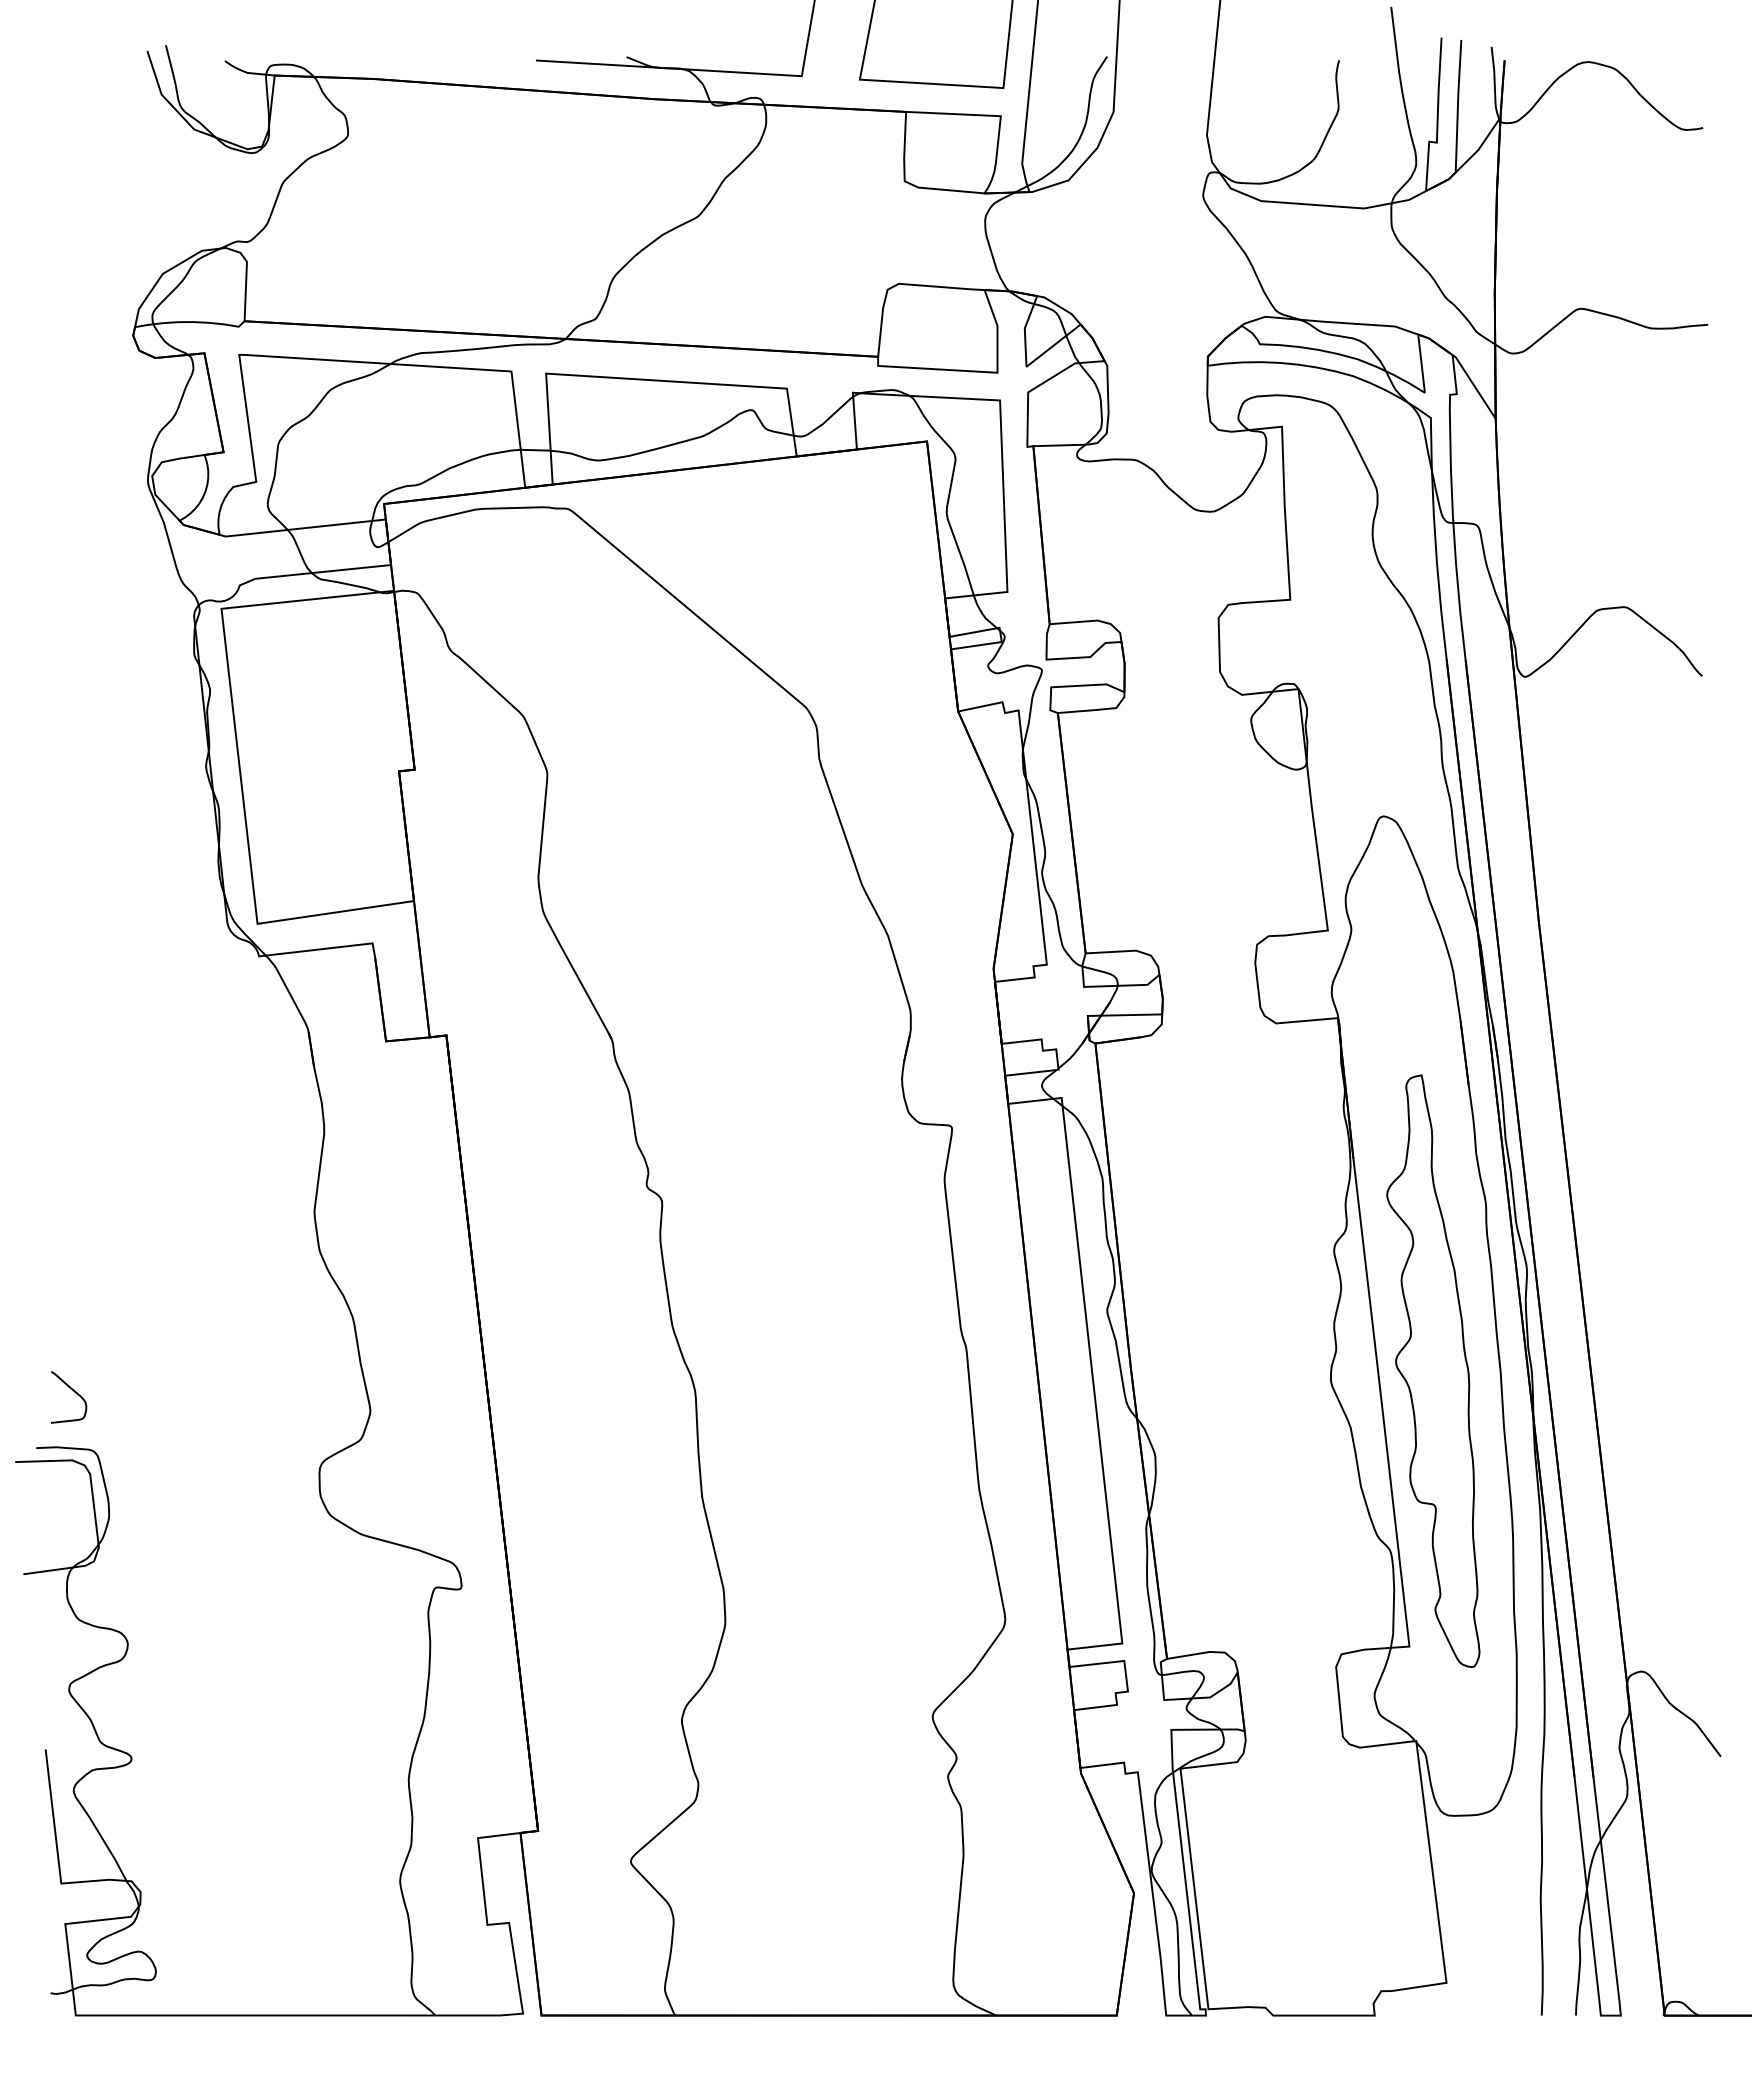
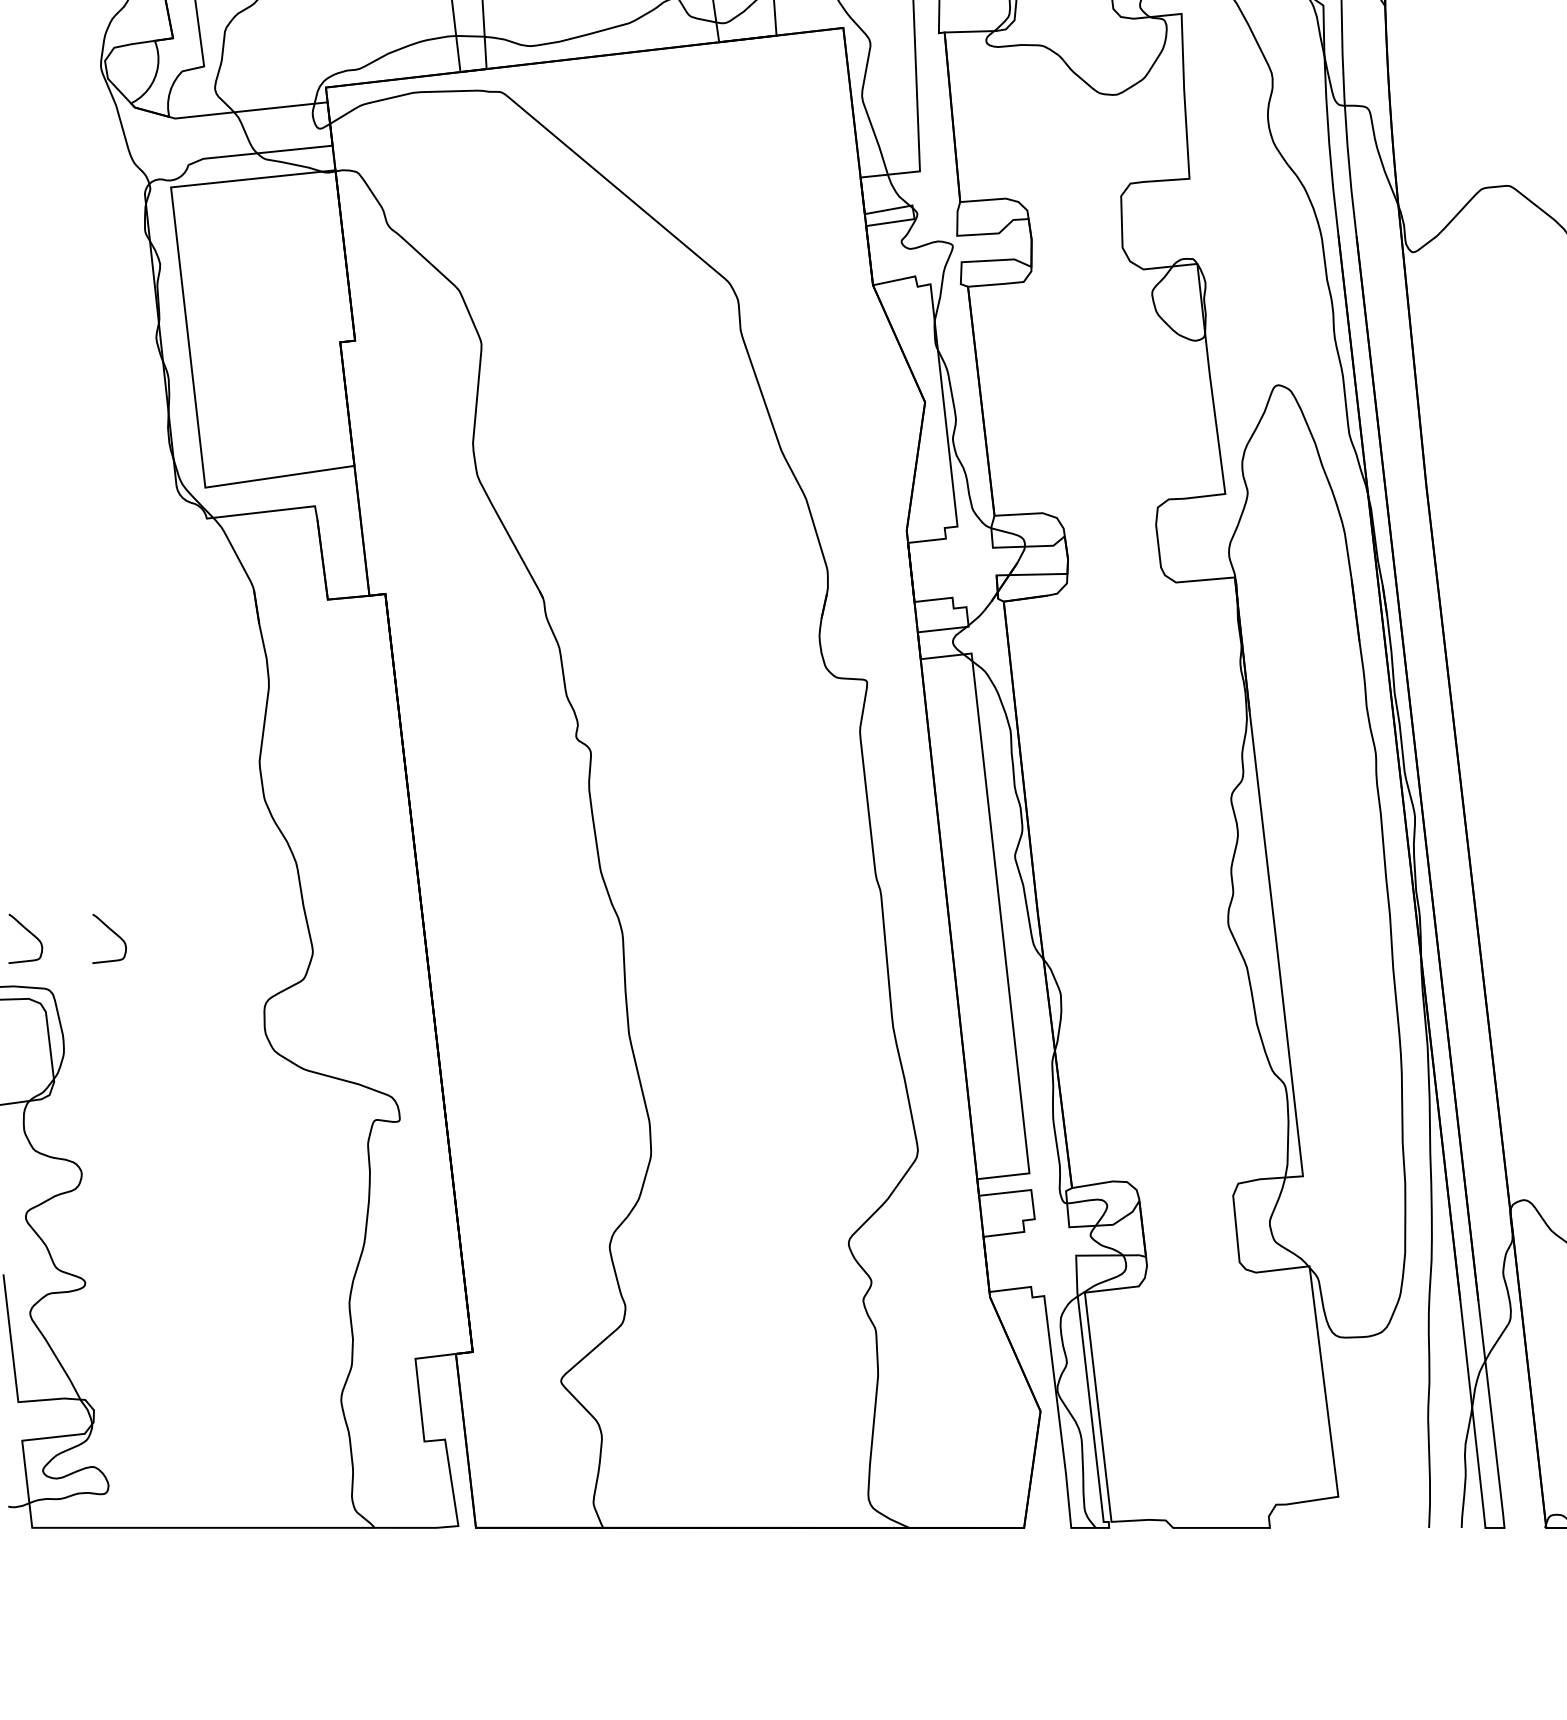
part: (1433, 1370) -> (1325, 913), removed
curve: (162, 1392) -> (114, 934), added

